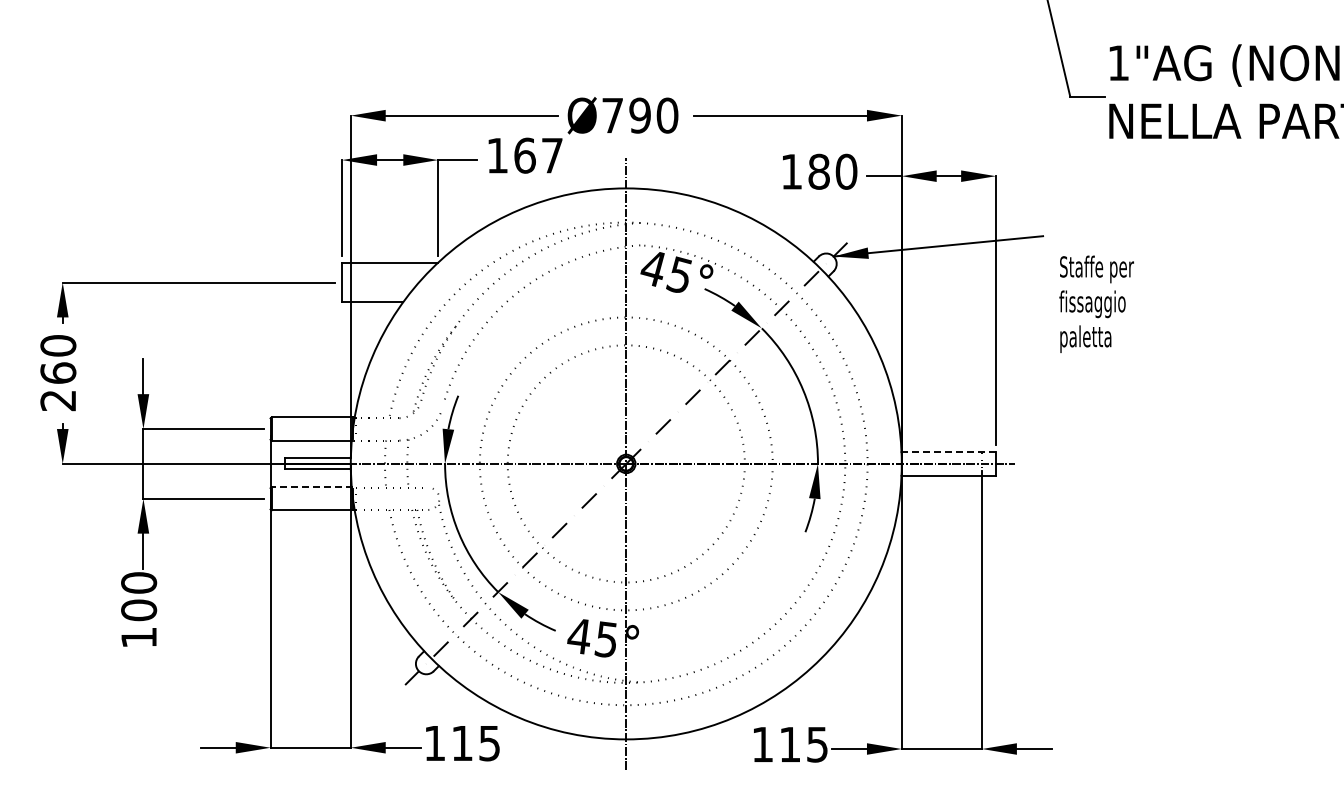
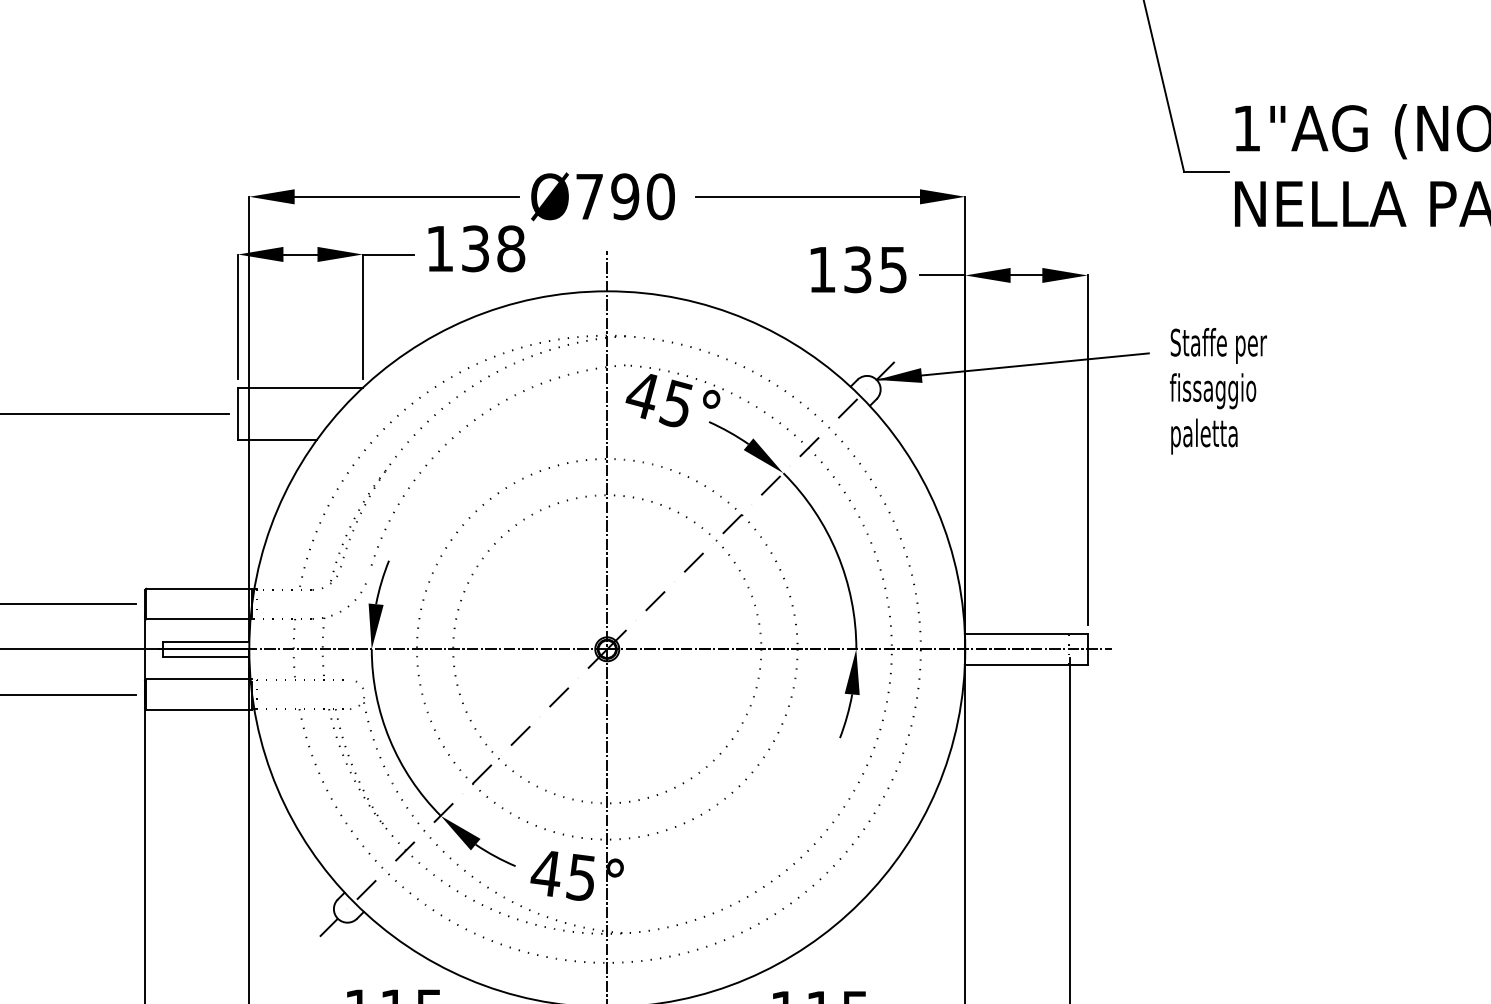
text: (538, 155) -> (493, 248), 167 -> 138
text: (832, 171) -> (875, 269), 180 -> 135
text: (1096, 303) -> (1218, 390), moved
line: (948, 452) -> (1025, 634), dashed -> solid
line: (312, 487) -> (199, 679), dashed -> solid

